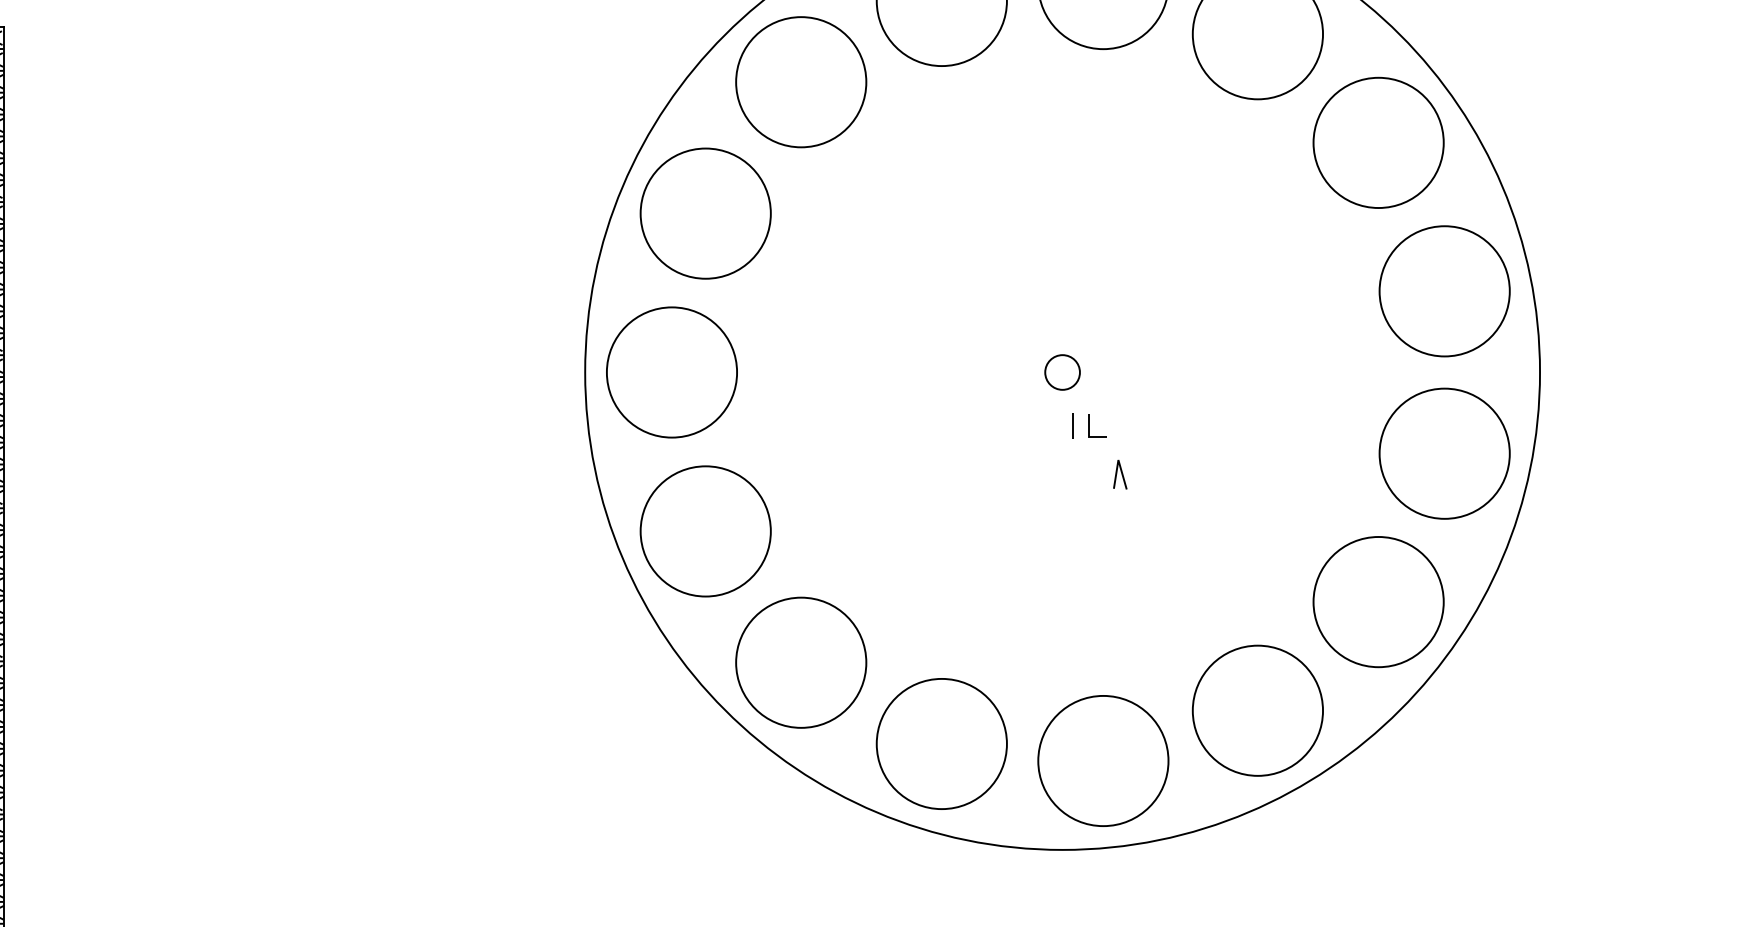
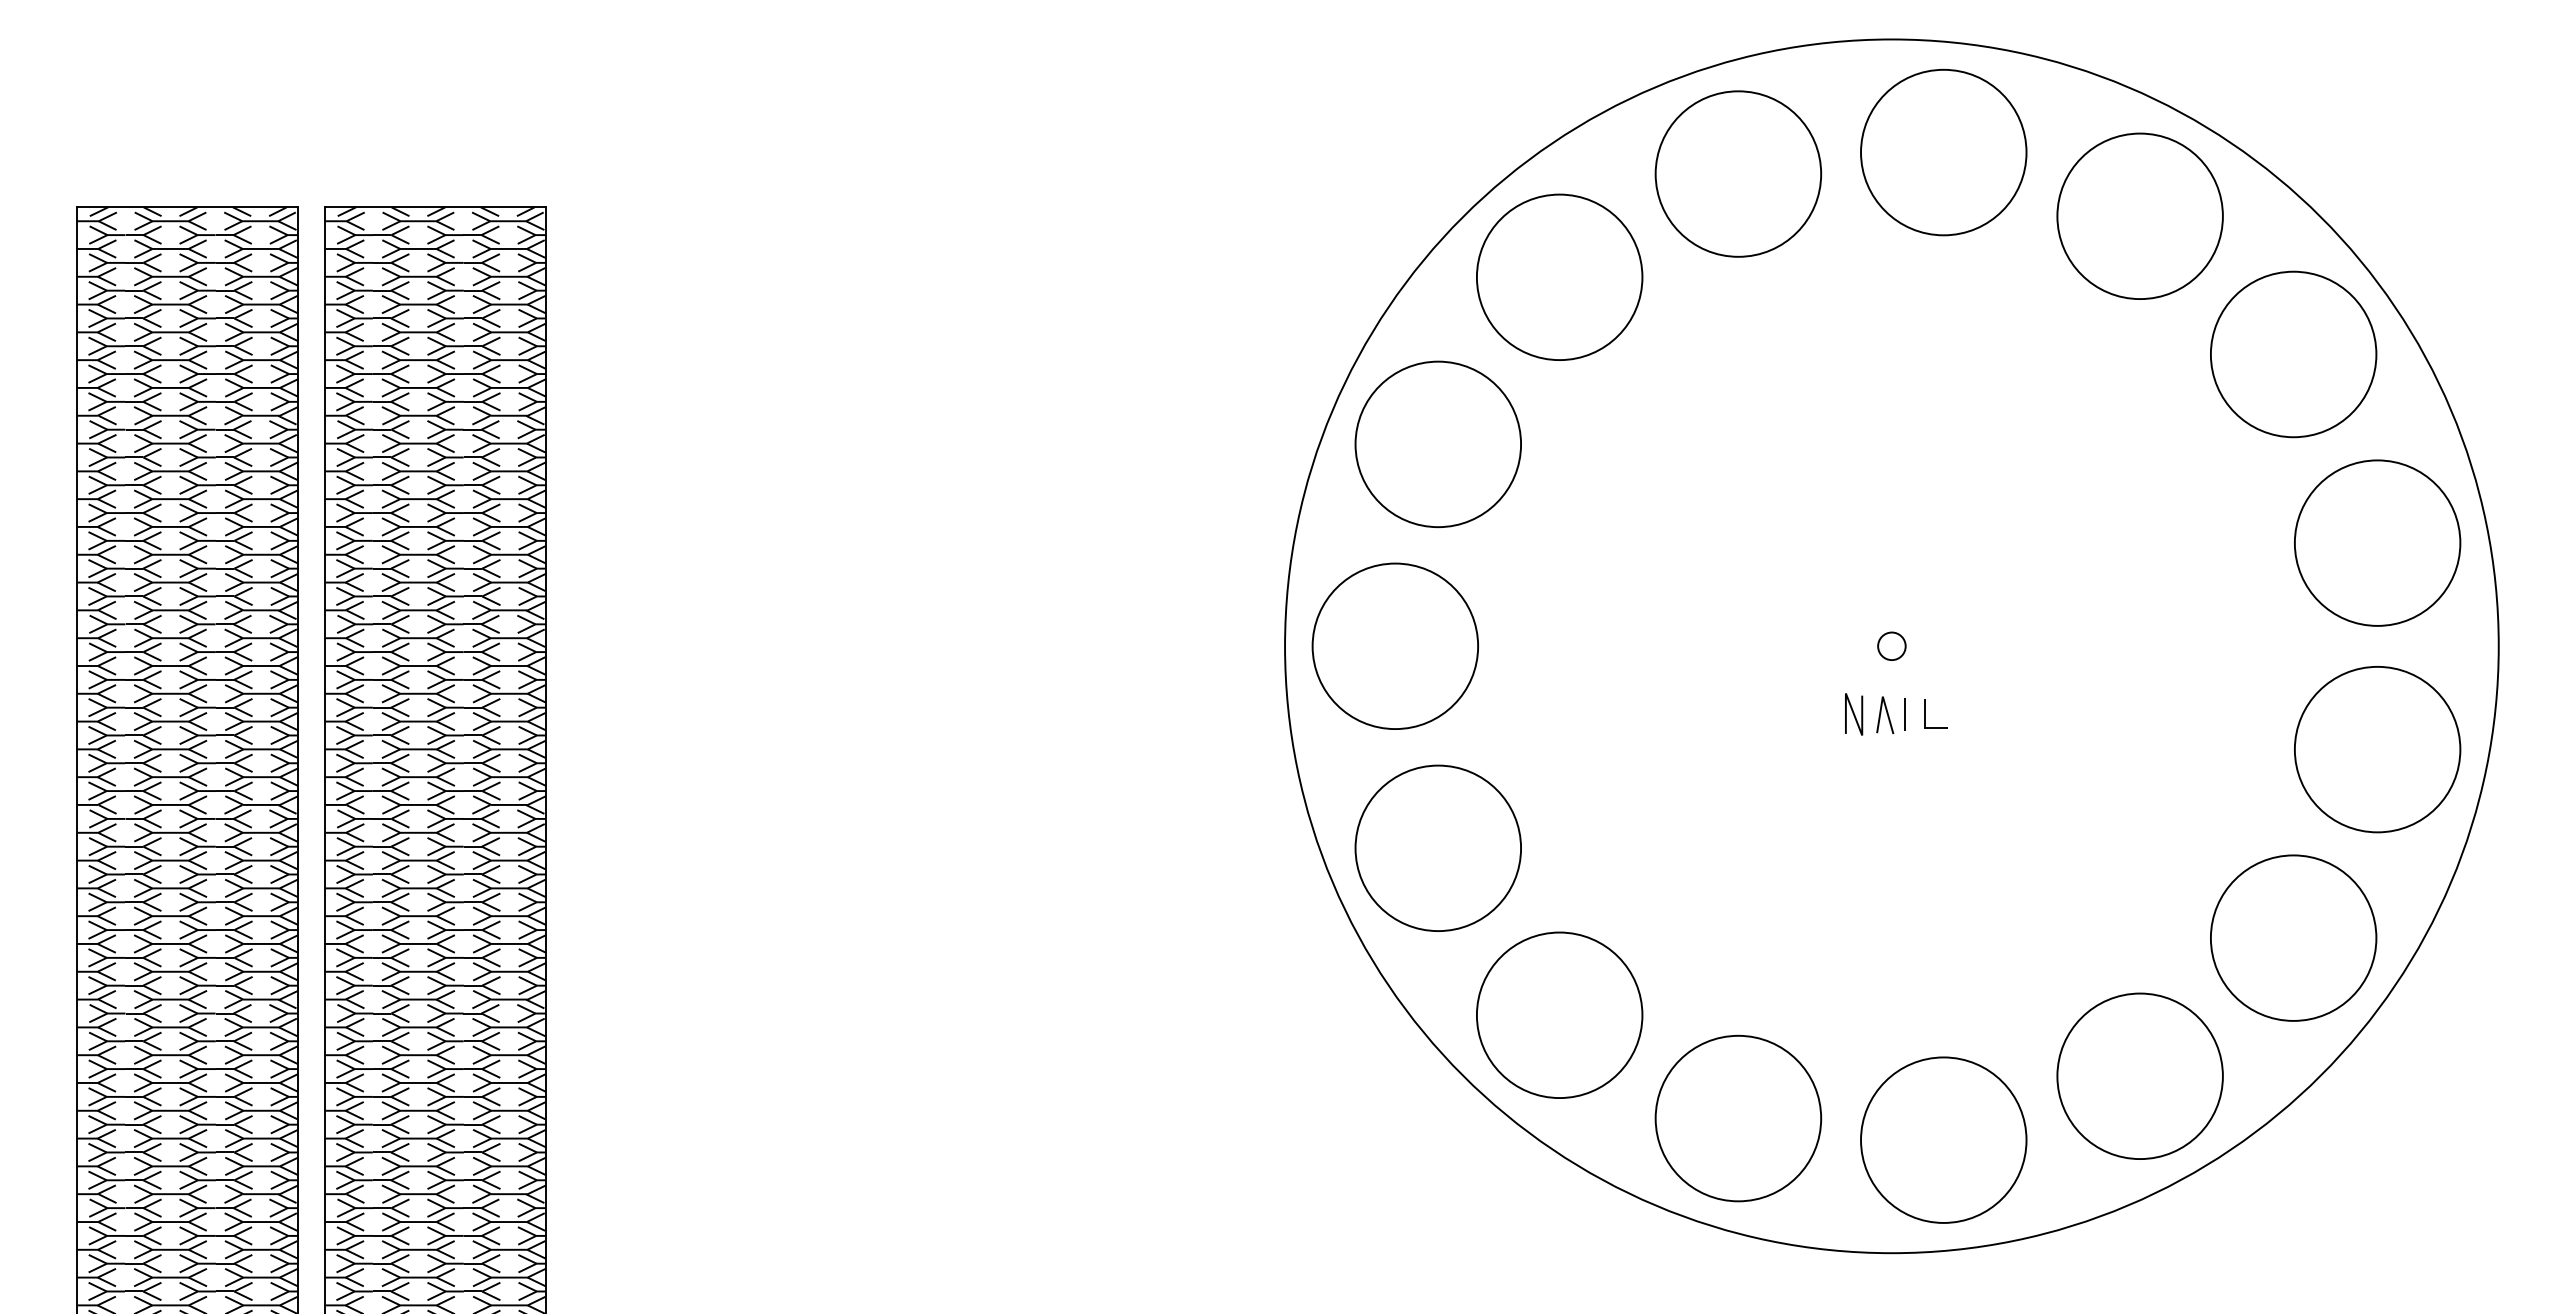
circle: (1062, 372) -> (1891, 646), size x0.62
line: (1033, 426) -> (1854, 714), added
line: (1122, 474) -> (1887, 715), moved

